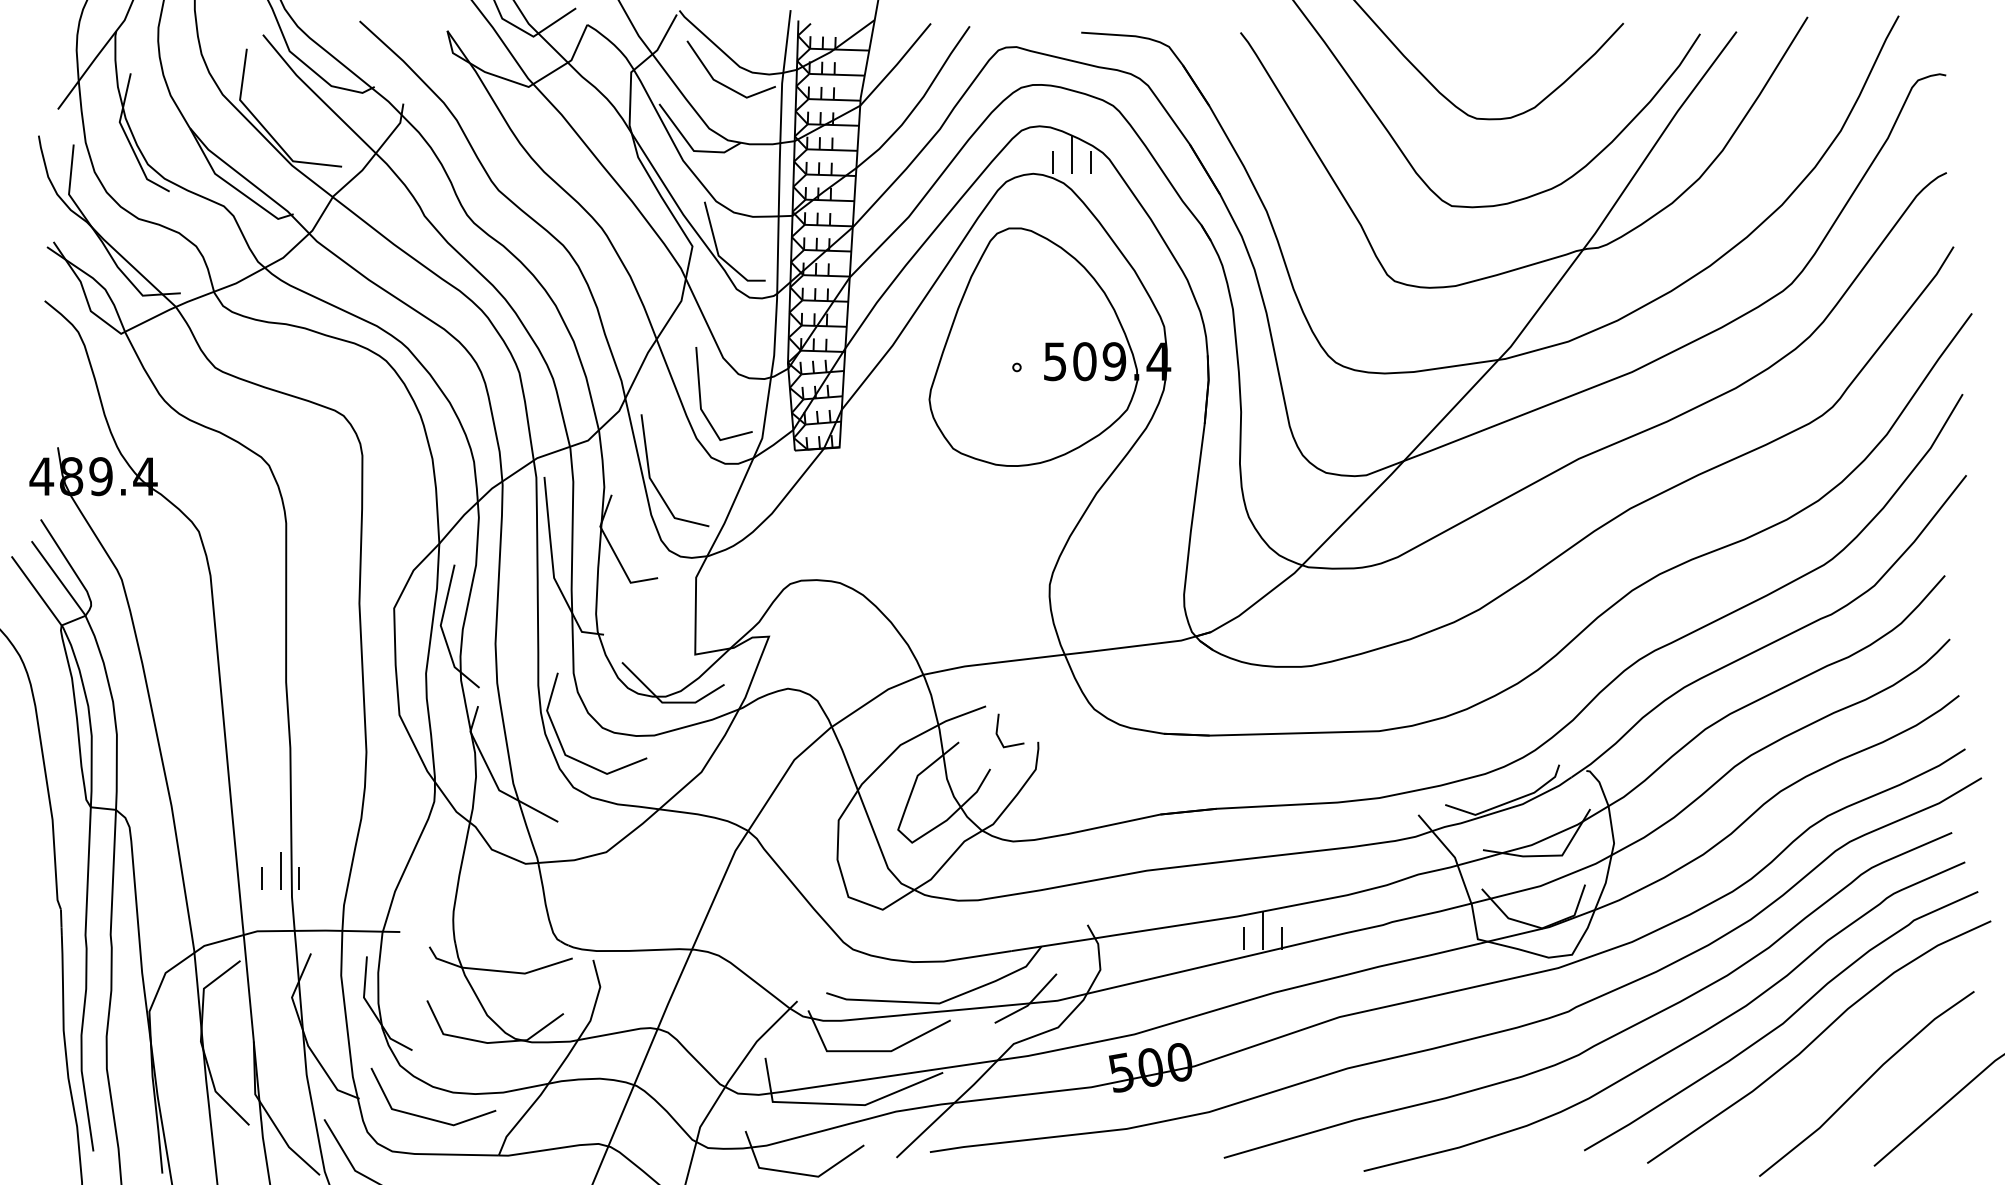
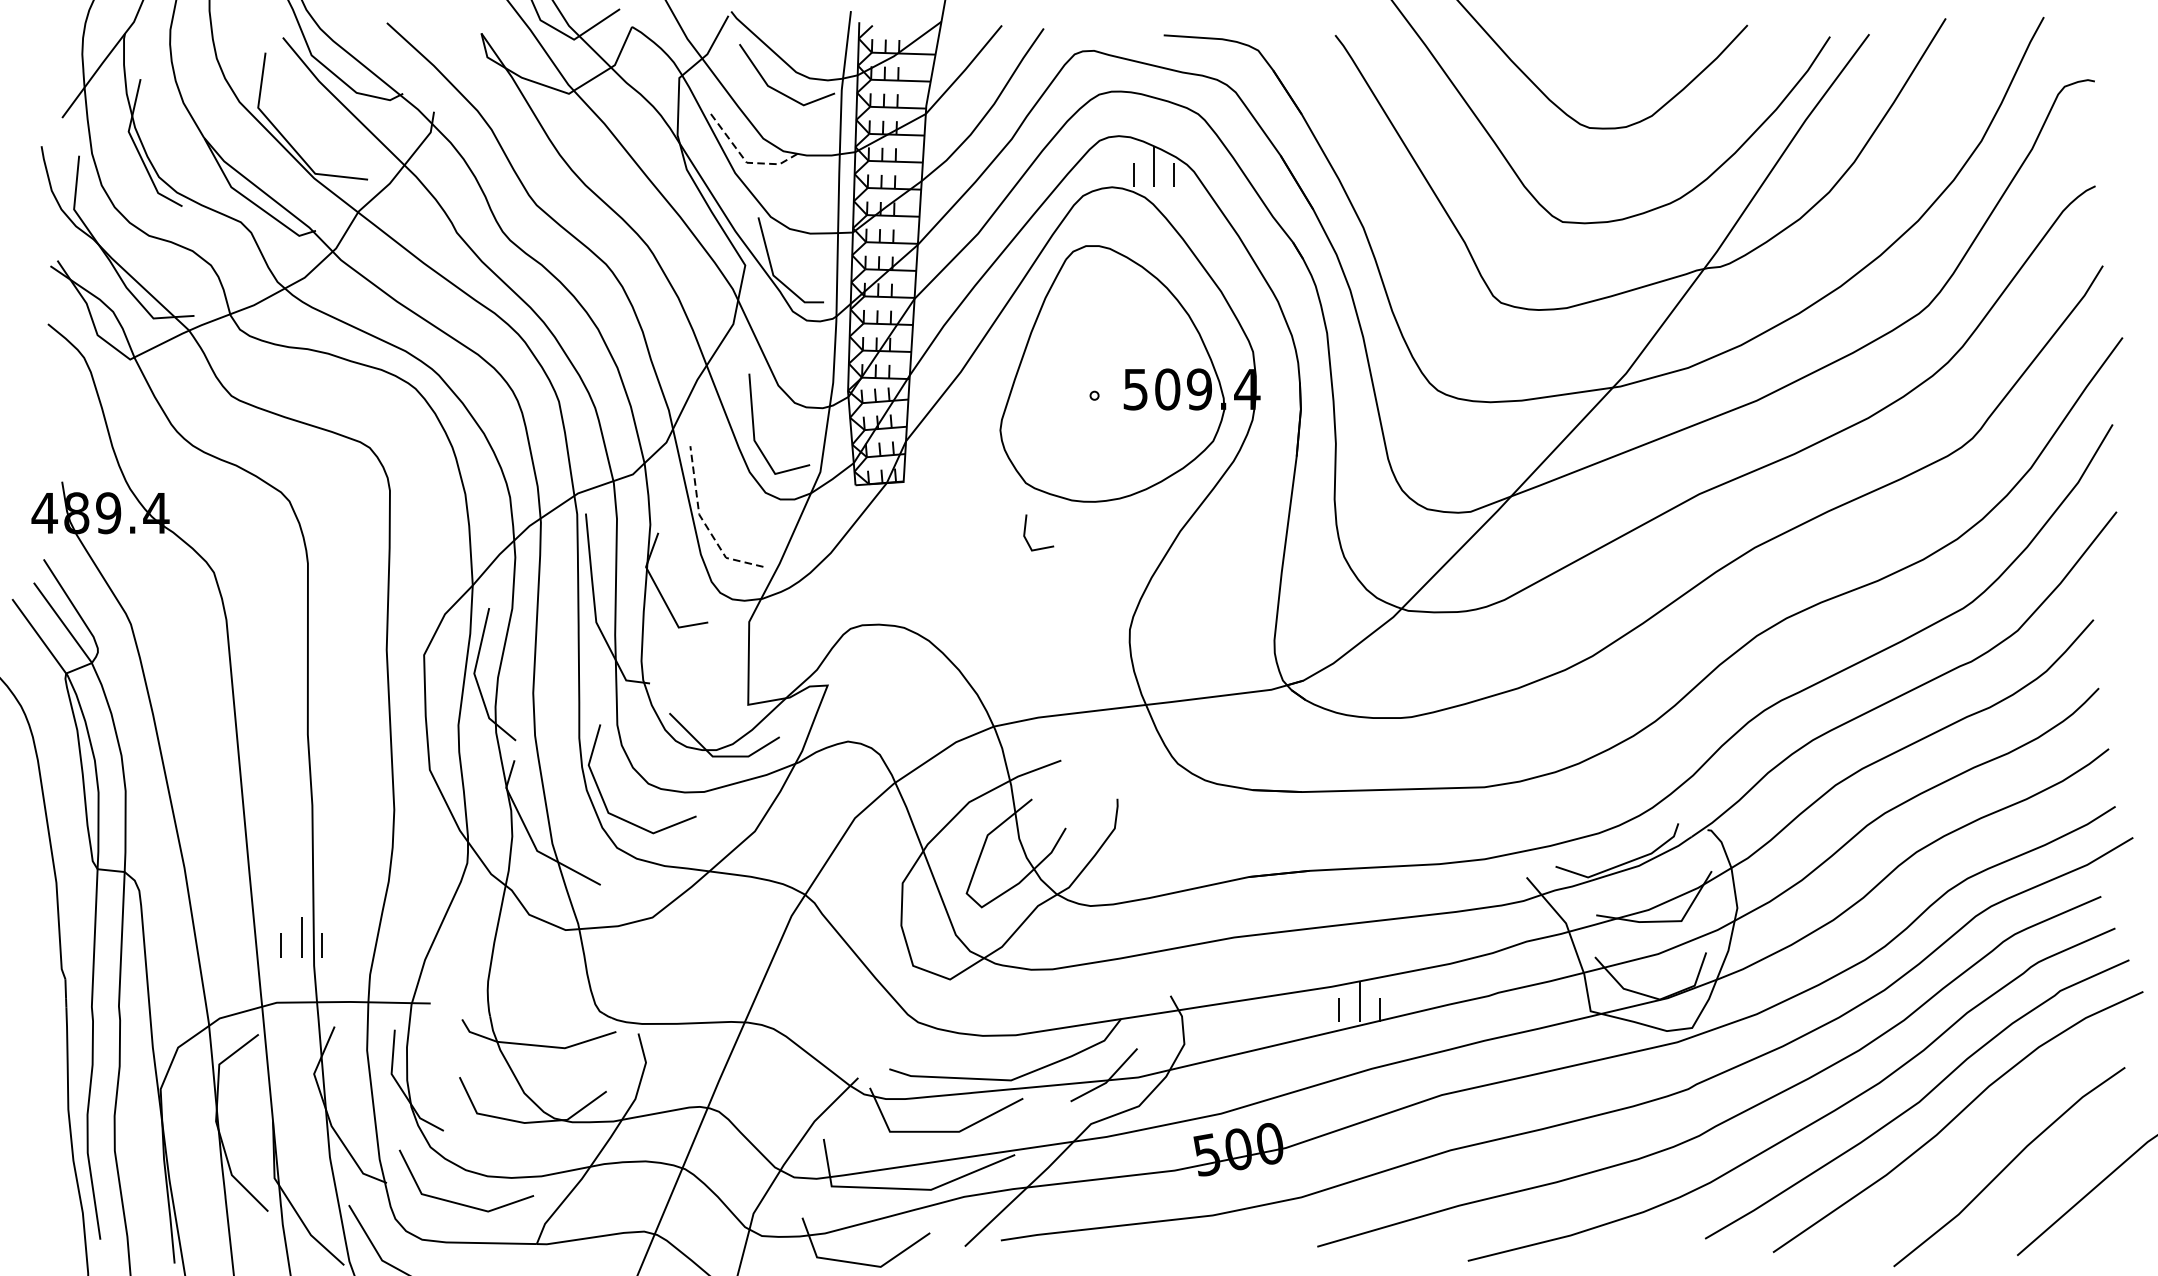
line: (692, 148) -> (745, 160), solid -> dashed
line: (654, 485) -> (704, 522), solid -> dashed
line: (998, 727) -> (1026, 529), moved

